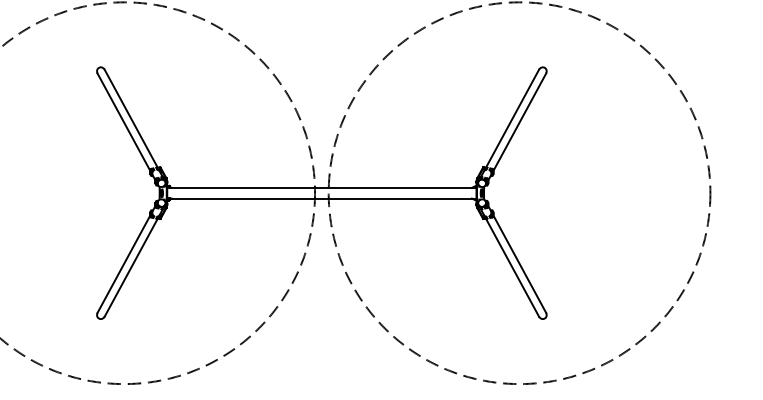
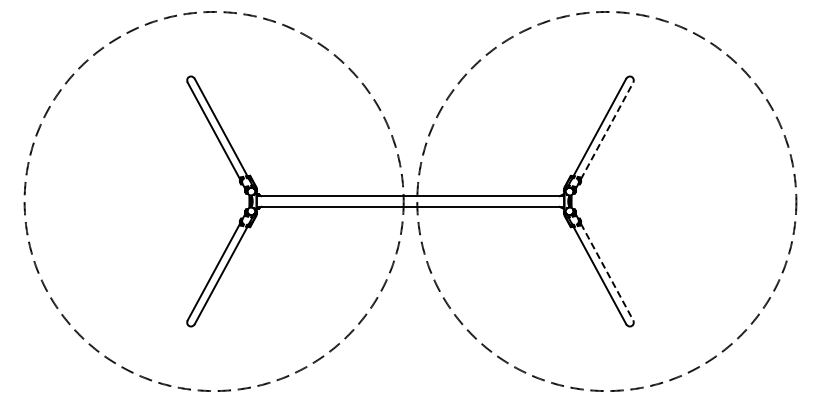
line: (520, 121) -> (607, 130), solid -> dashed
line: (520, 264) -> (607, 272), solid -> dashed

